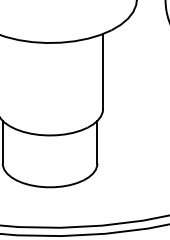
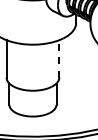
line: (103, 70) -> (59, 58), solid -> dashed

